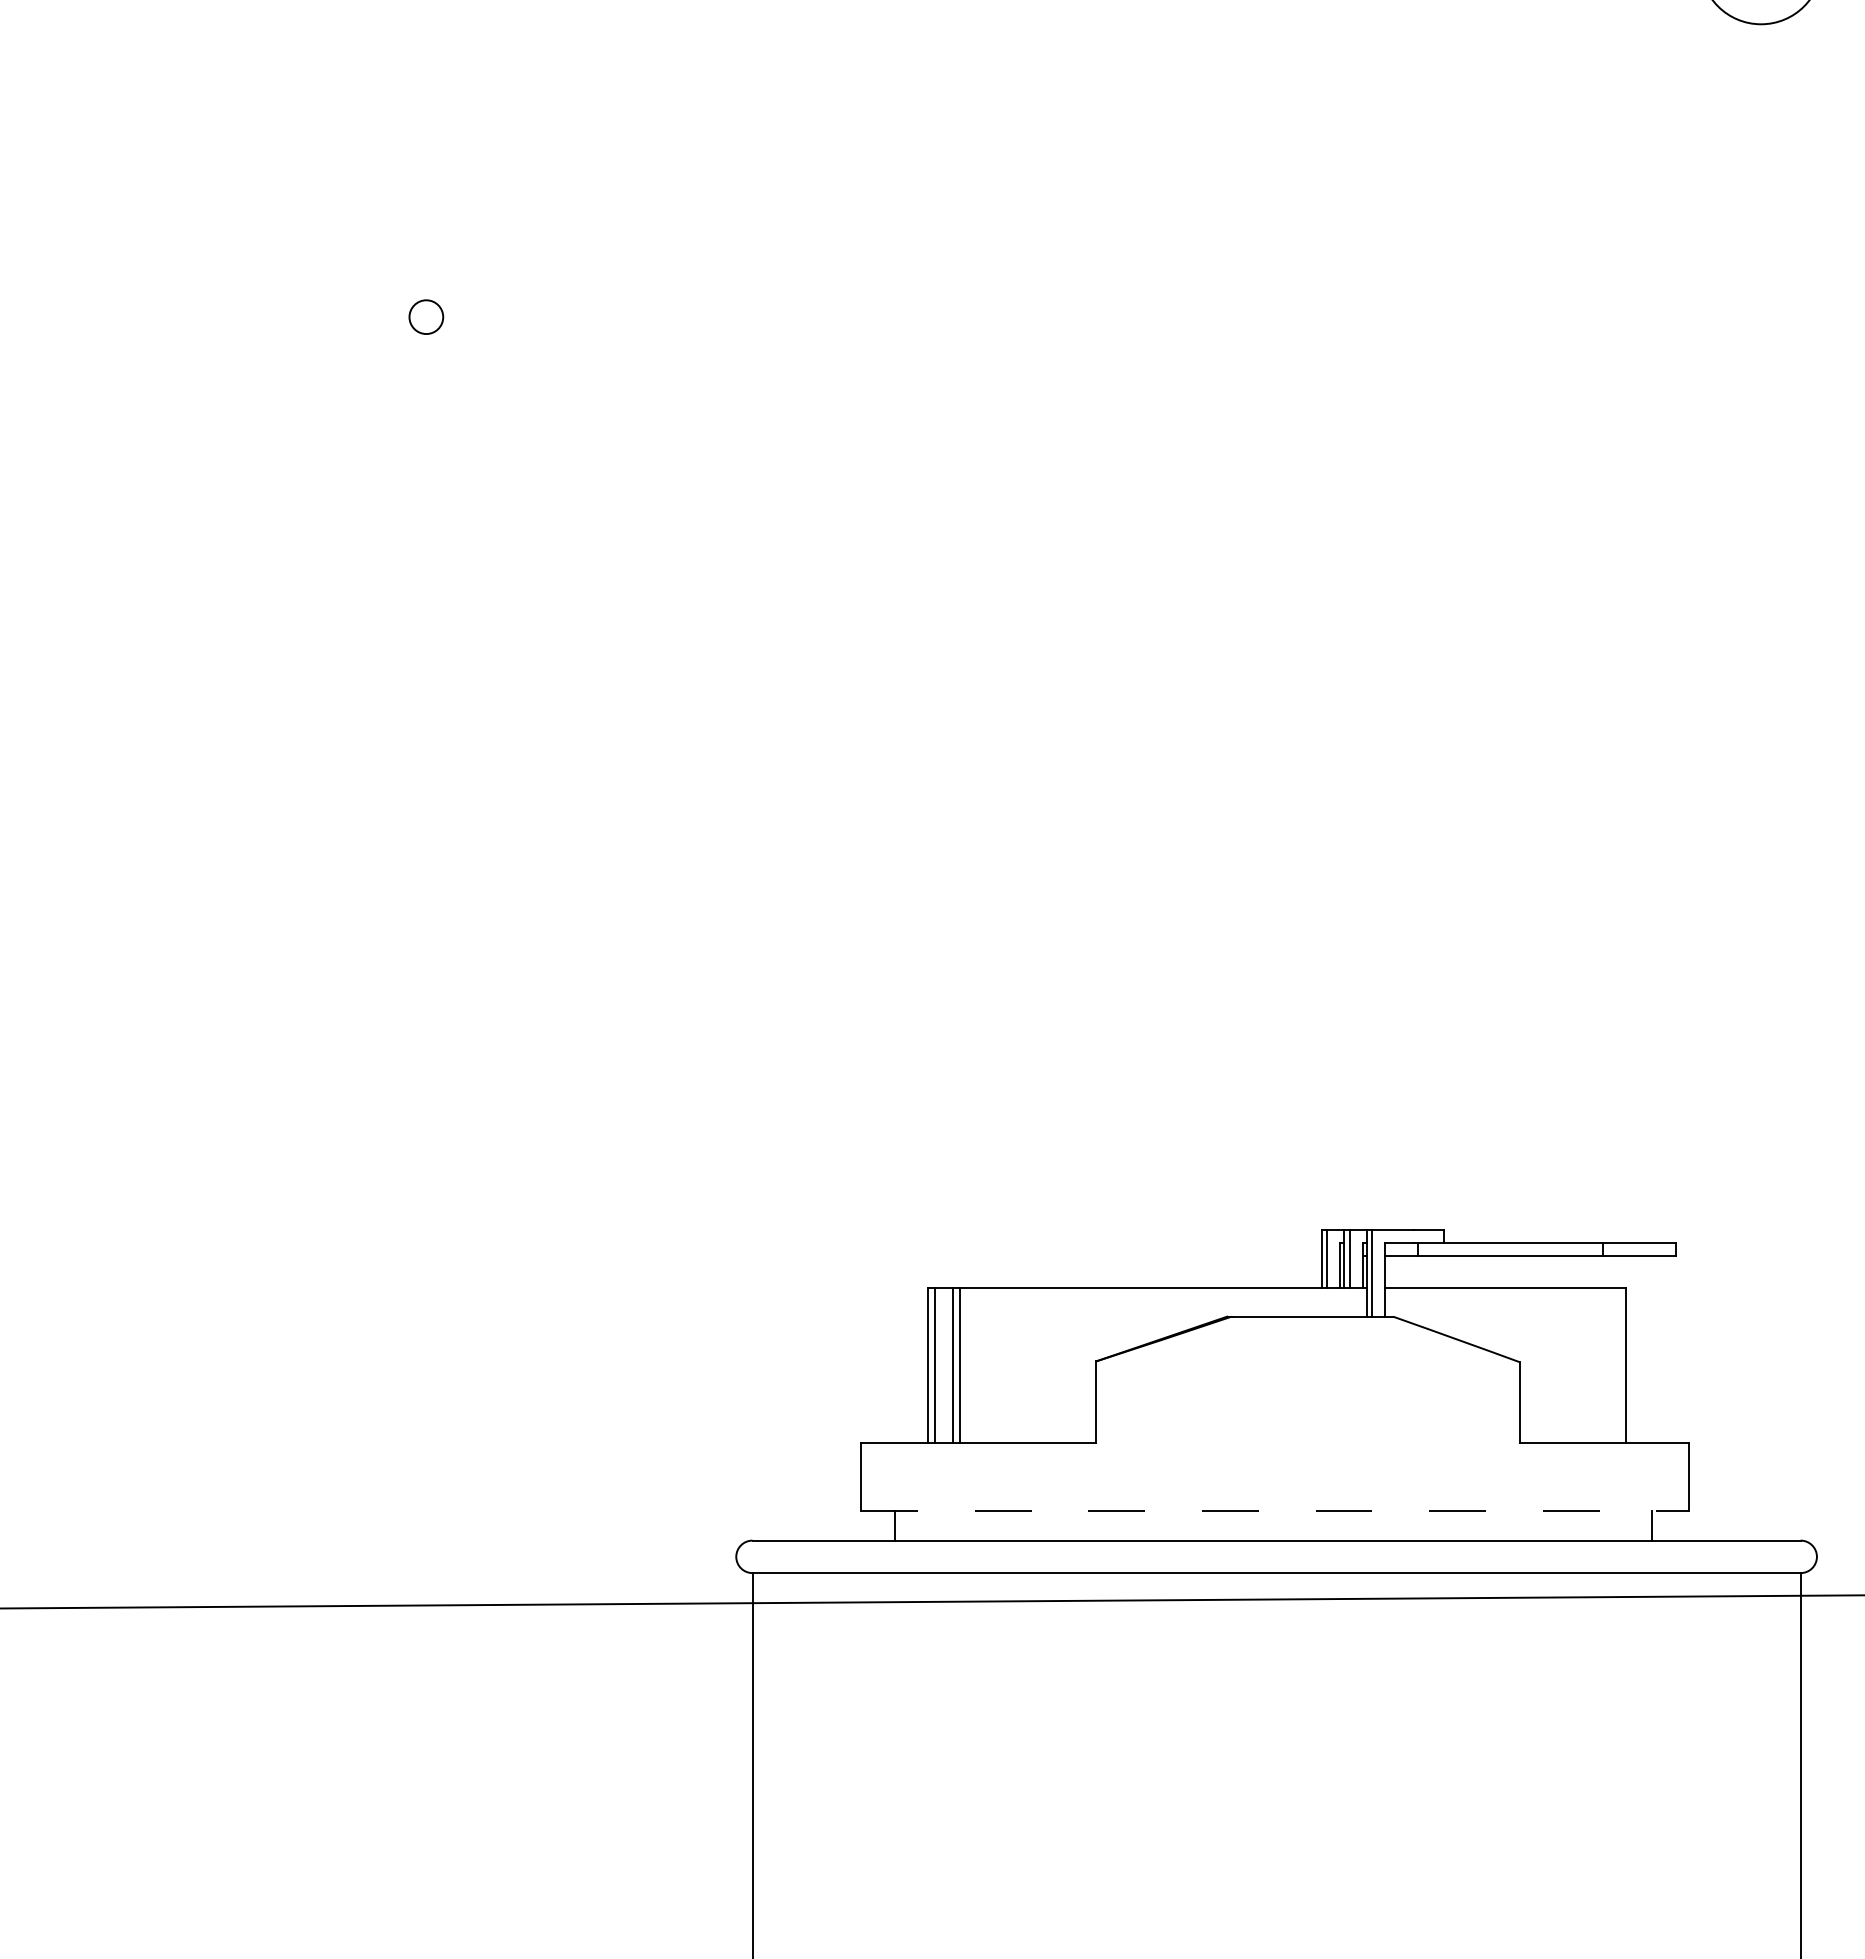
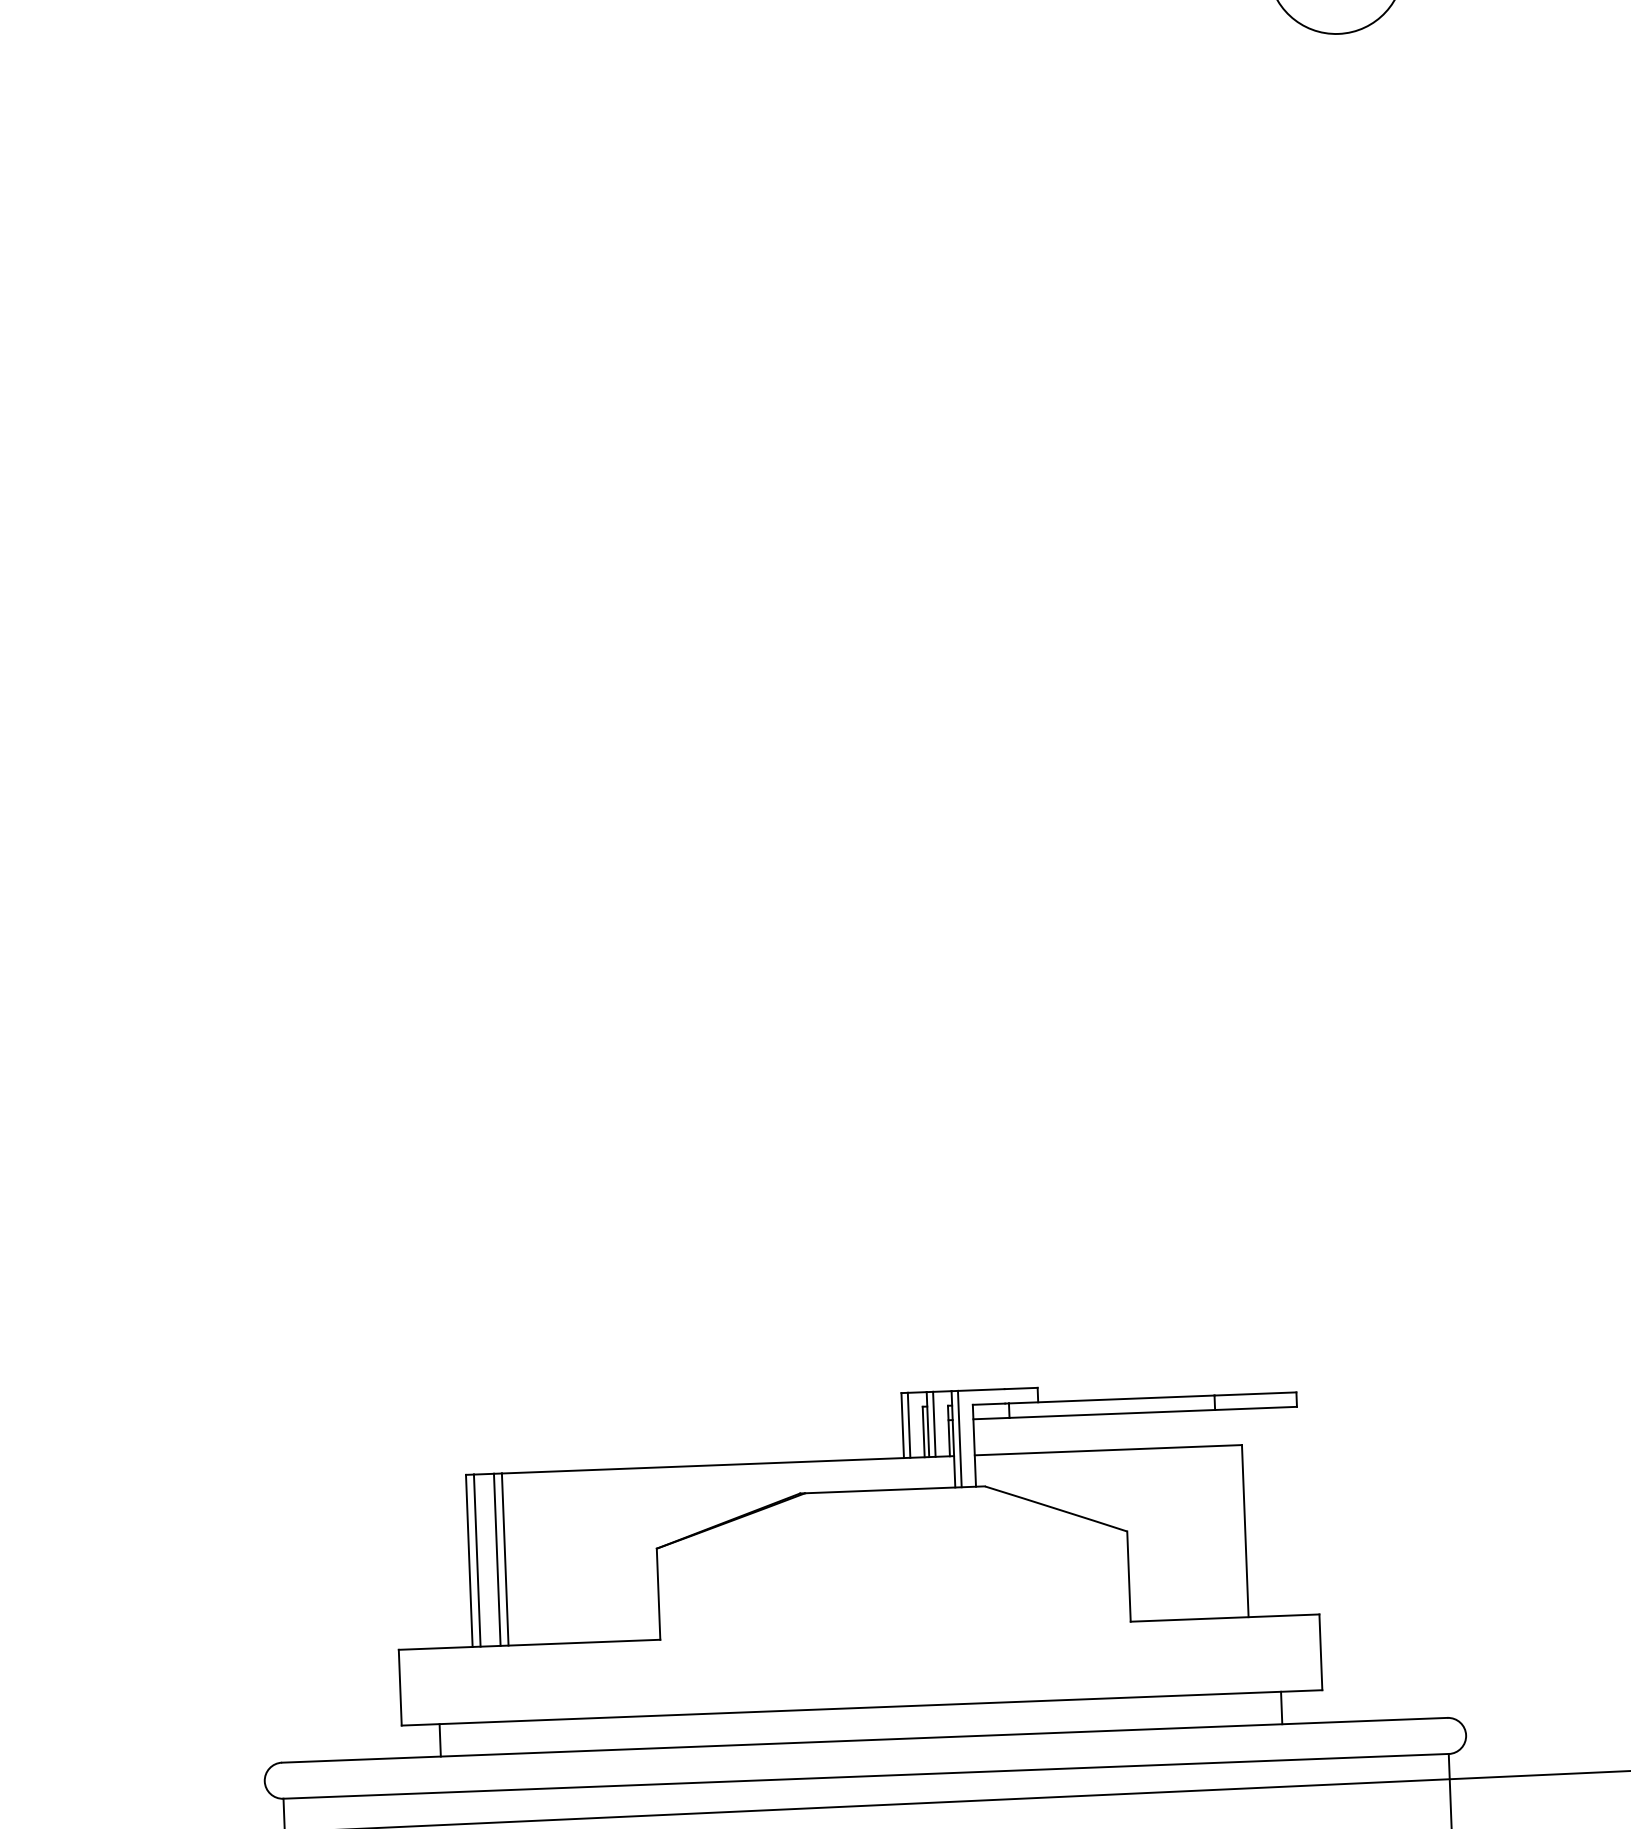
line: (1275, 1511) -> (862, 1707), dashed -> solid

